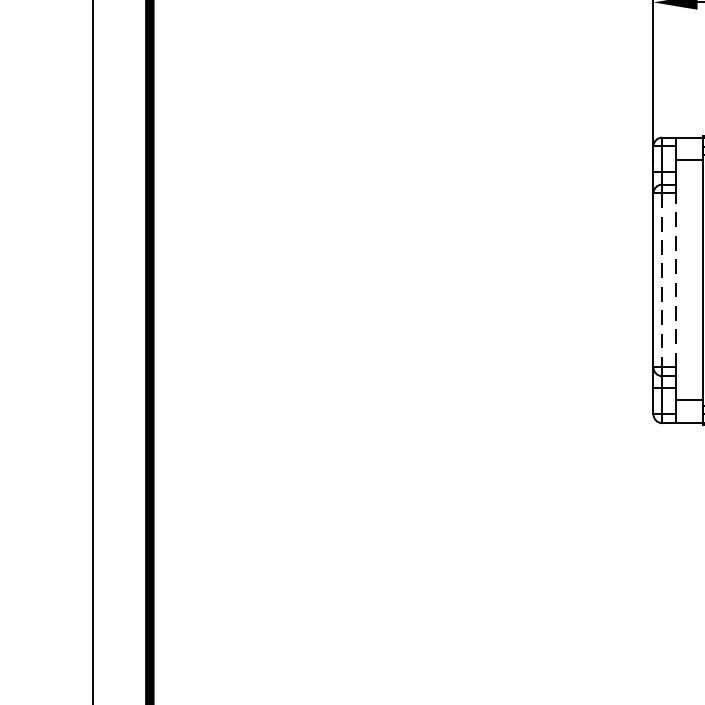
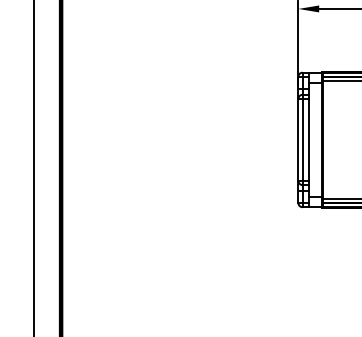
line: (662, 279) -> (302, 139), dashed -> solid
line: (674, 279) -> (308, 139), dashed -> solid

